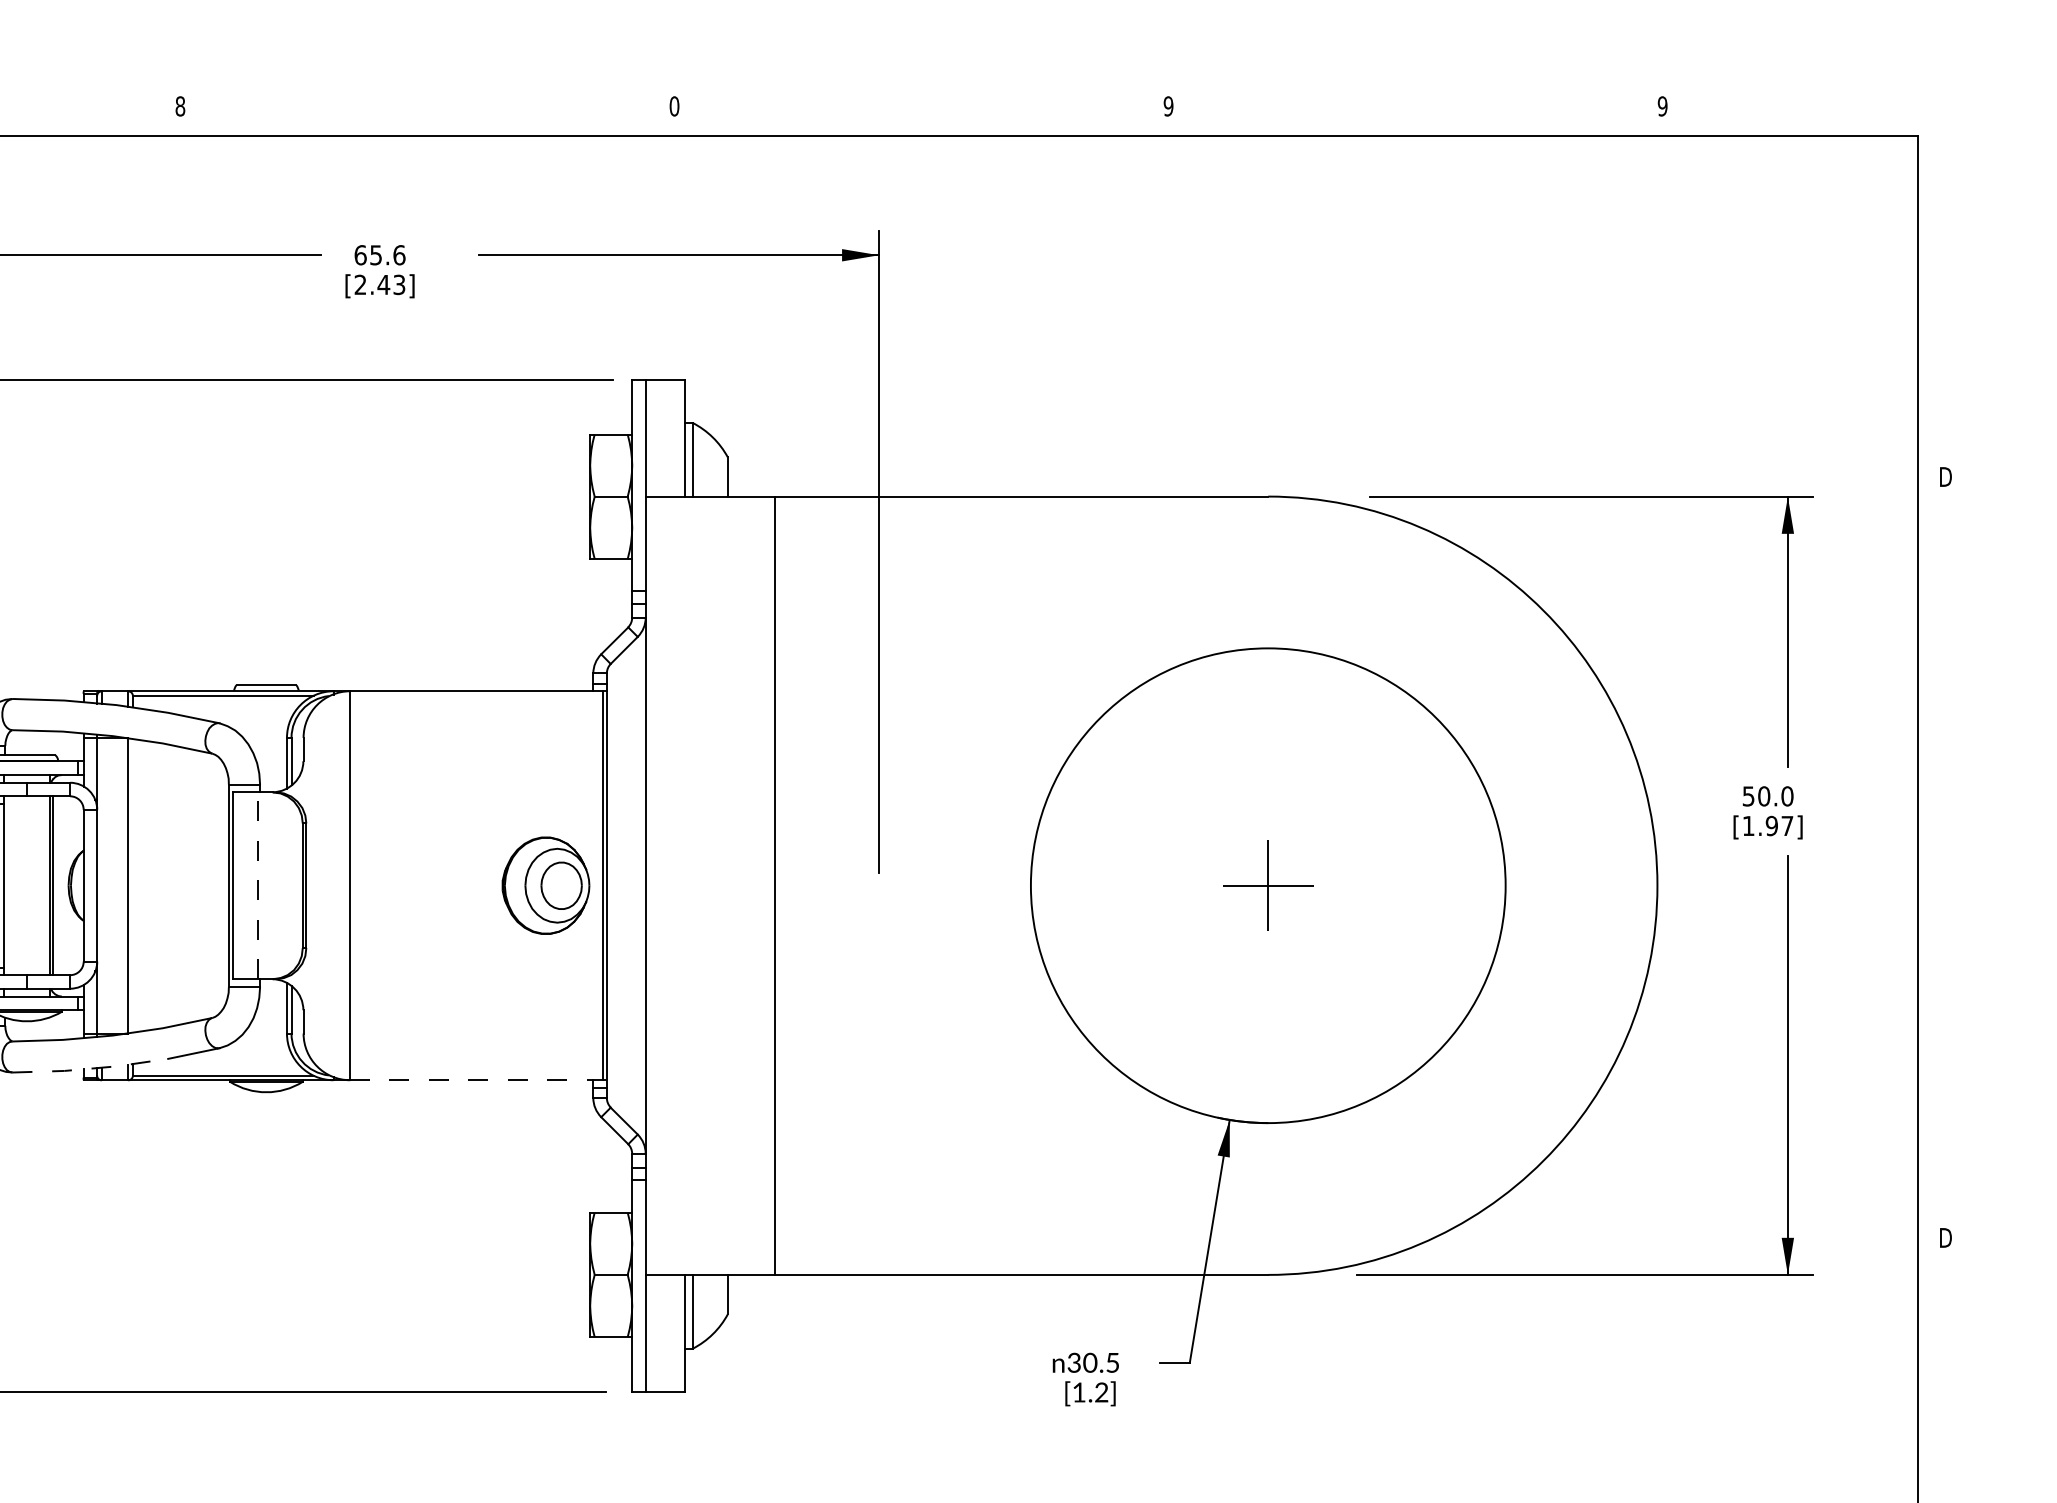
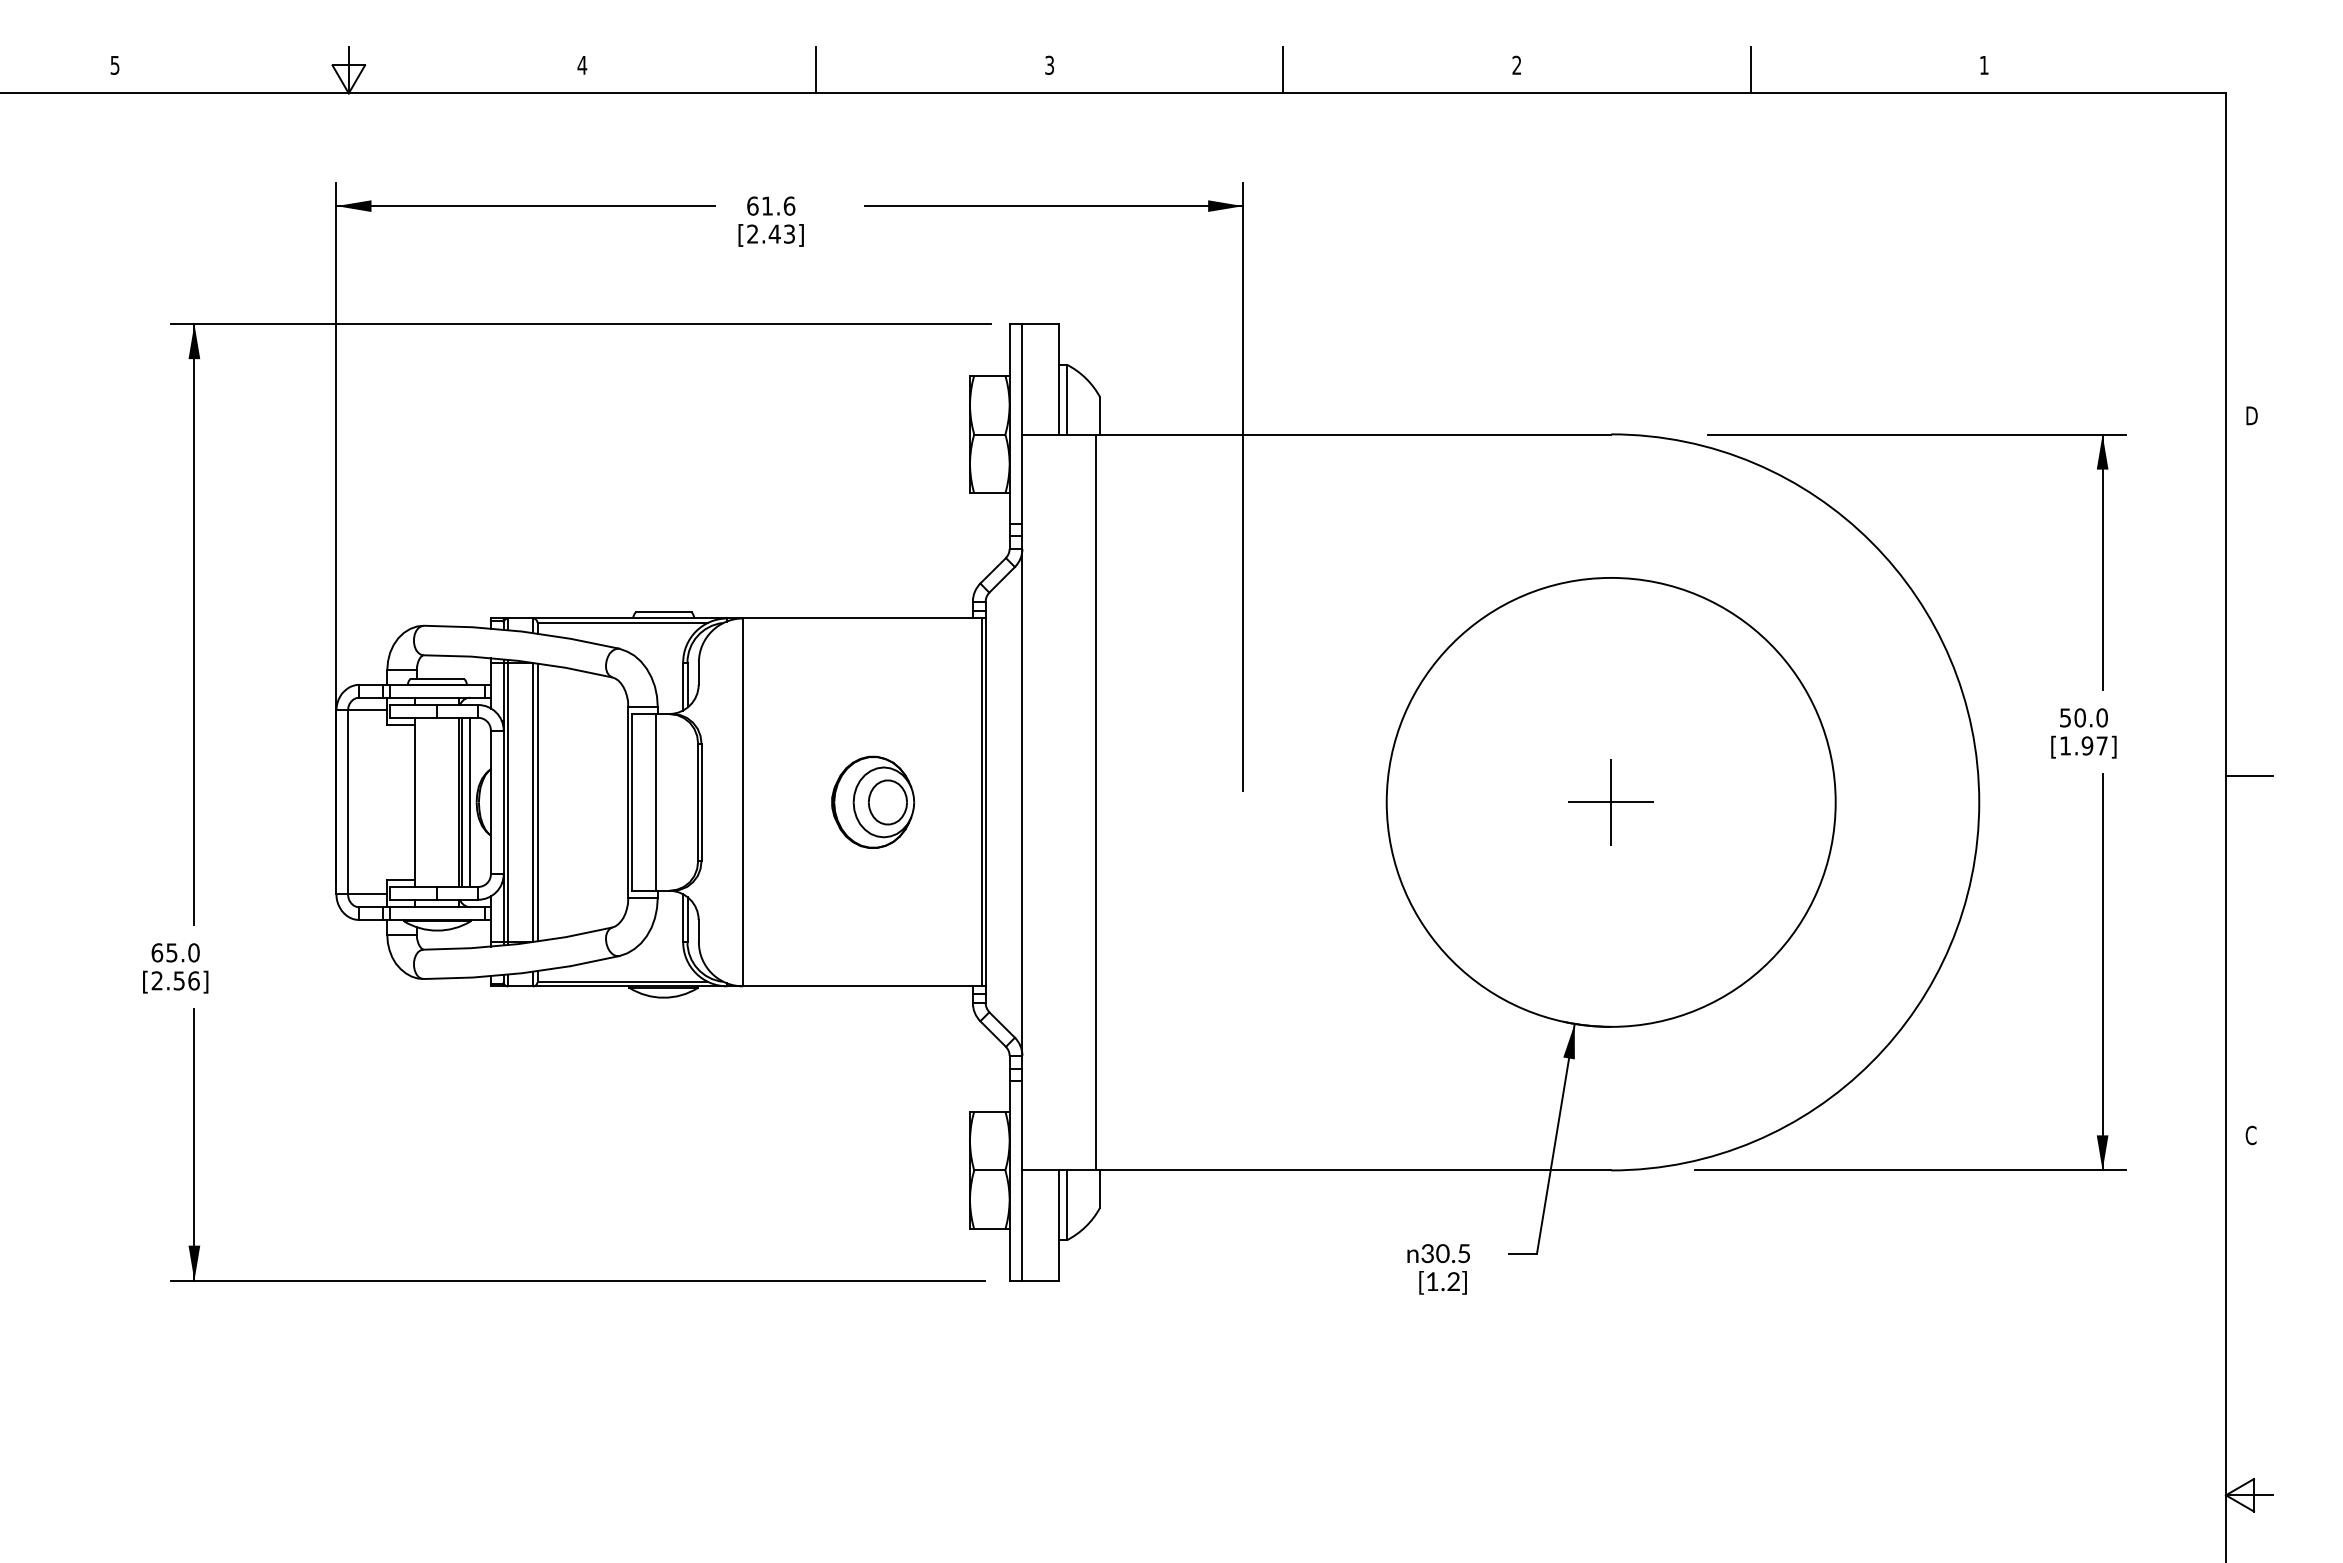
text: (180, 105) -> (582, 64), 8 -> 4
text: (674, 105) -> (1049, 64), 0 -> 3
text: (1168, 105) -> (1516, 64), 9 -> 2
text: (1661, 105) -> (1983, 64), 9 -> 1
line: (427, 110) -> (816, 69), added
line: (921, 110) -> (1283, 69), added
line: (1415, 110) -> (1750, 69), added
text: (376, 254) -> (767, 205), 65.6 -> 61.6
line: (1942, 857) -> (2248, 775), added
line: (257, 884) -> (655, 801), dashed -> solid
part: (546, 884) -> (873, 801), moved
line: (62, 885) -> (470, 802), added
line: (102, 885) -> (508, 802), added
line: (132, 885) -> (537, 802), added
line: (775, 885) -> (1096, 802), moved
line: (90, 1068) -> (497, 975), dashed -> solid
line: (477, 1080) -> (863, 986), dashed -> solid
text: (1945, 1237) -> (2251, 1135), D -> C

